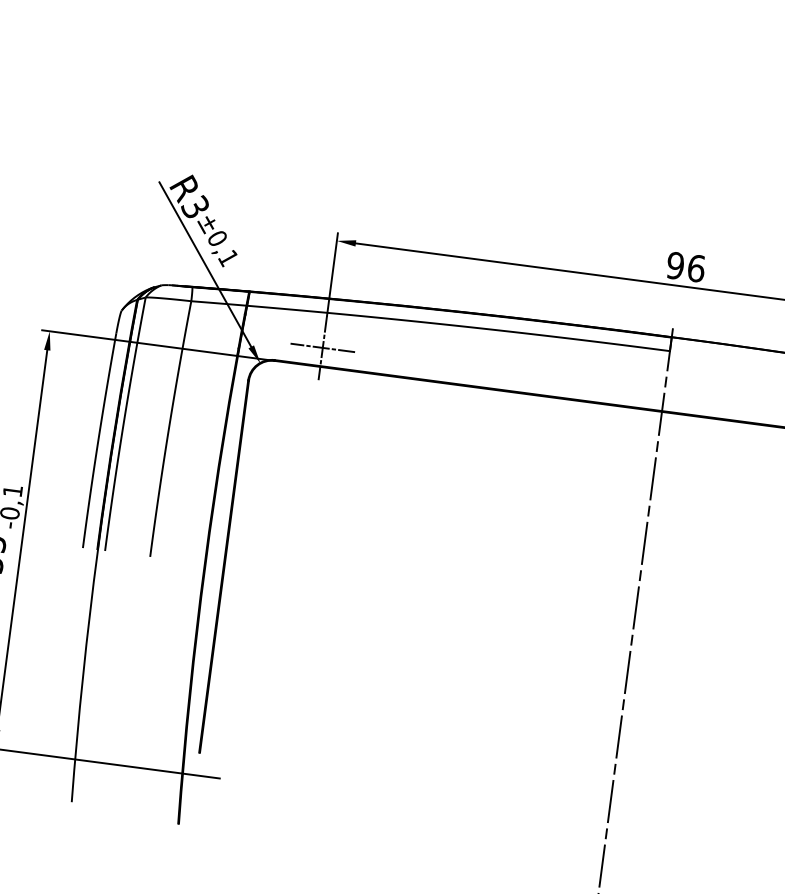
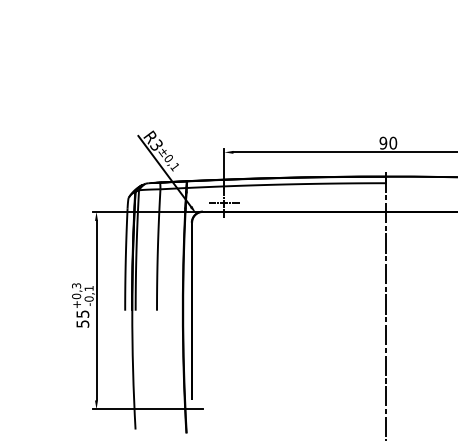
text: (697, 267) -> (393, 142), 96 -> 90

